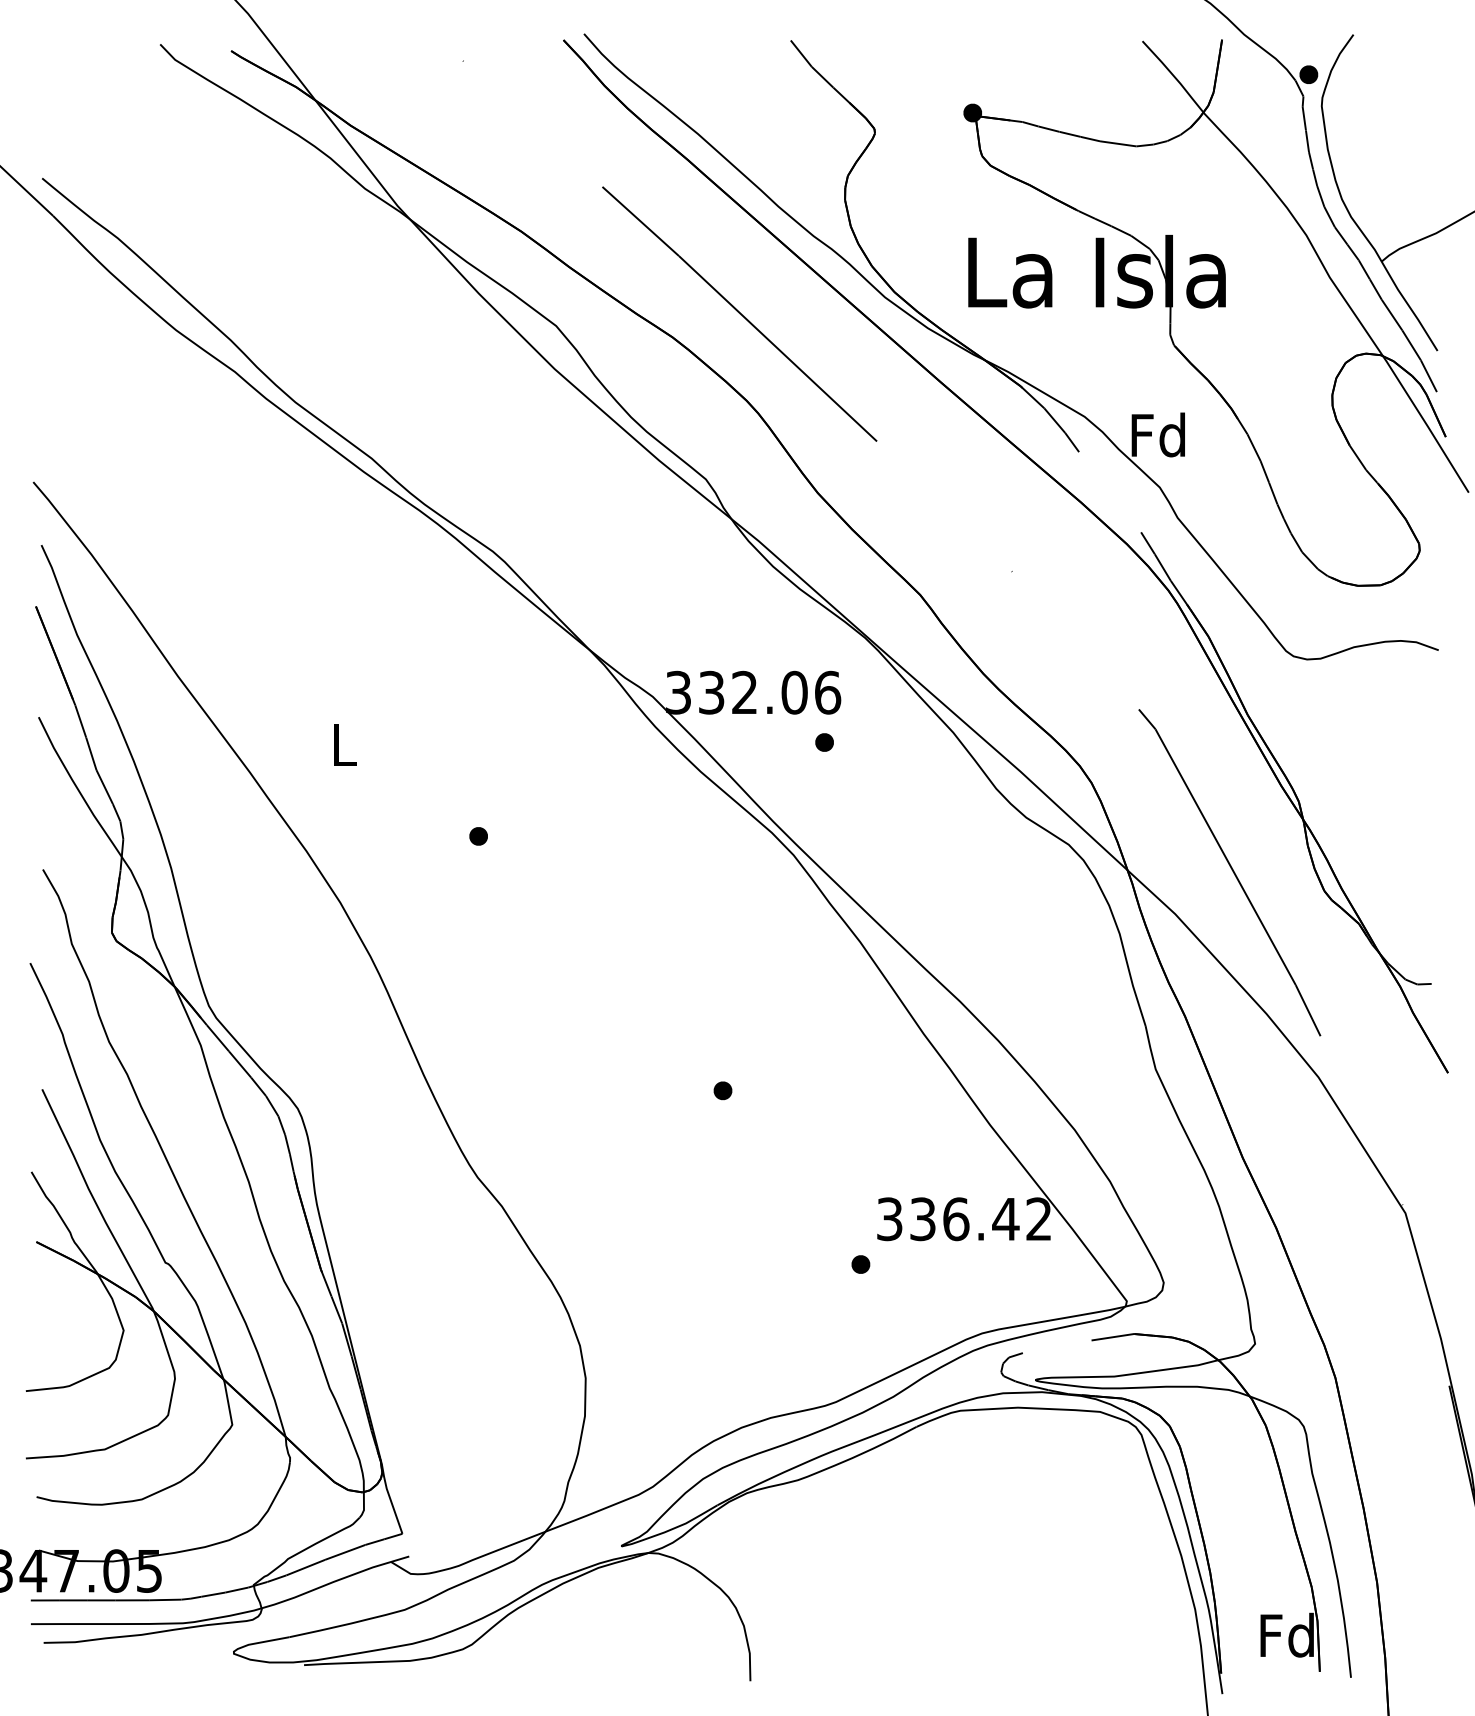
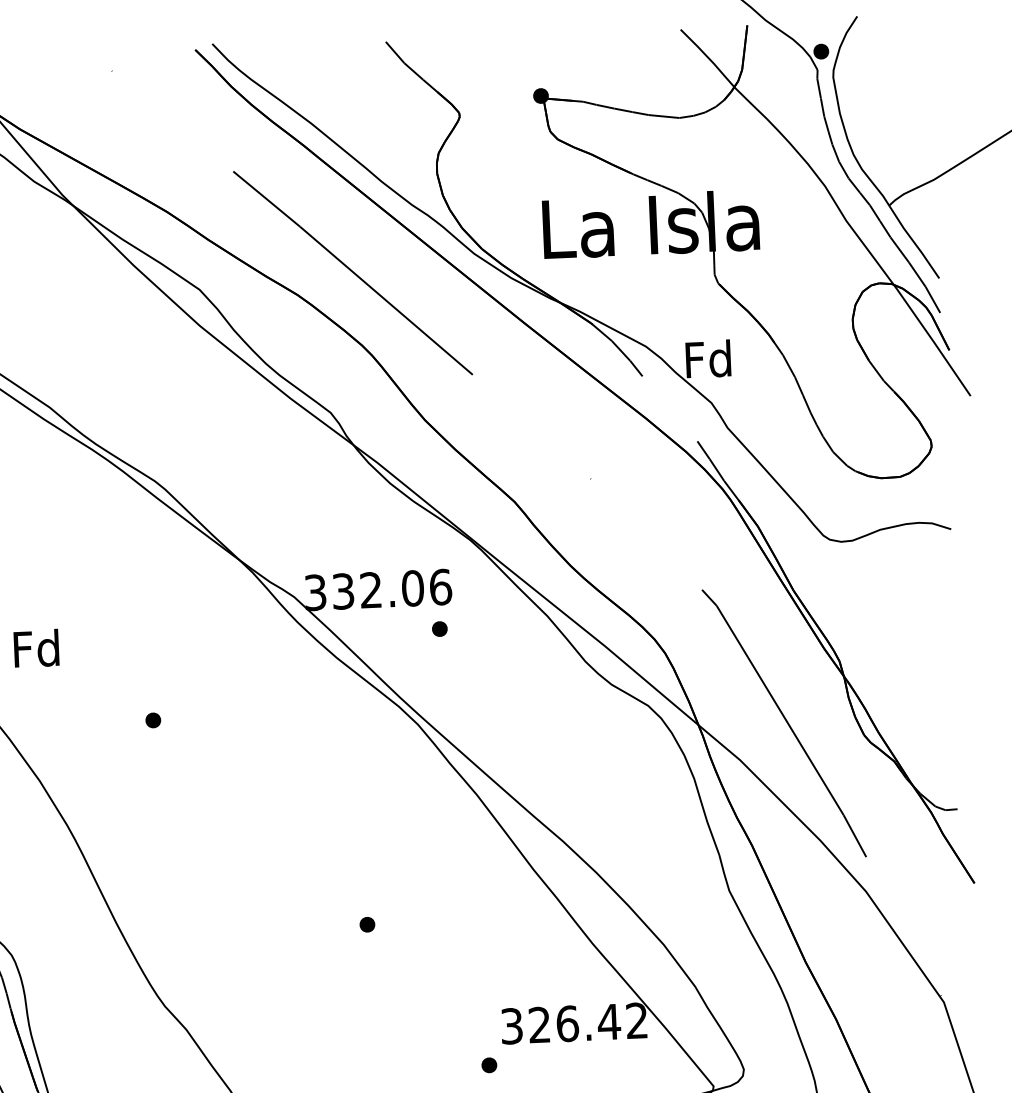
text: (342, 744) -> (35, 648), L -> Fd
text: (922, 1219) -> (539, 1025), 336.42 -> 326.42

